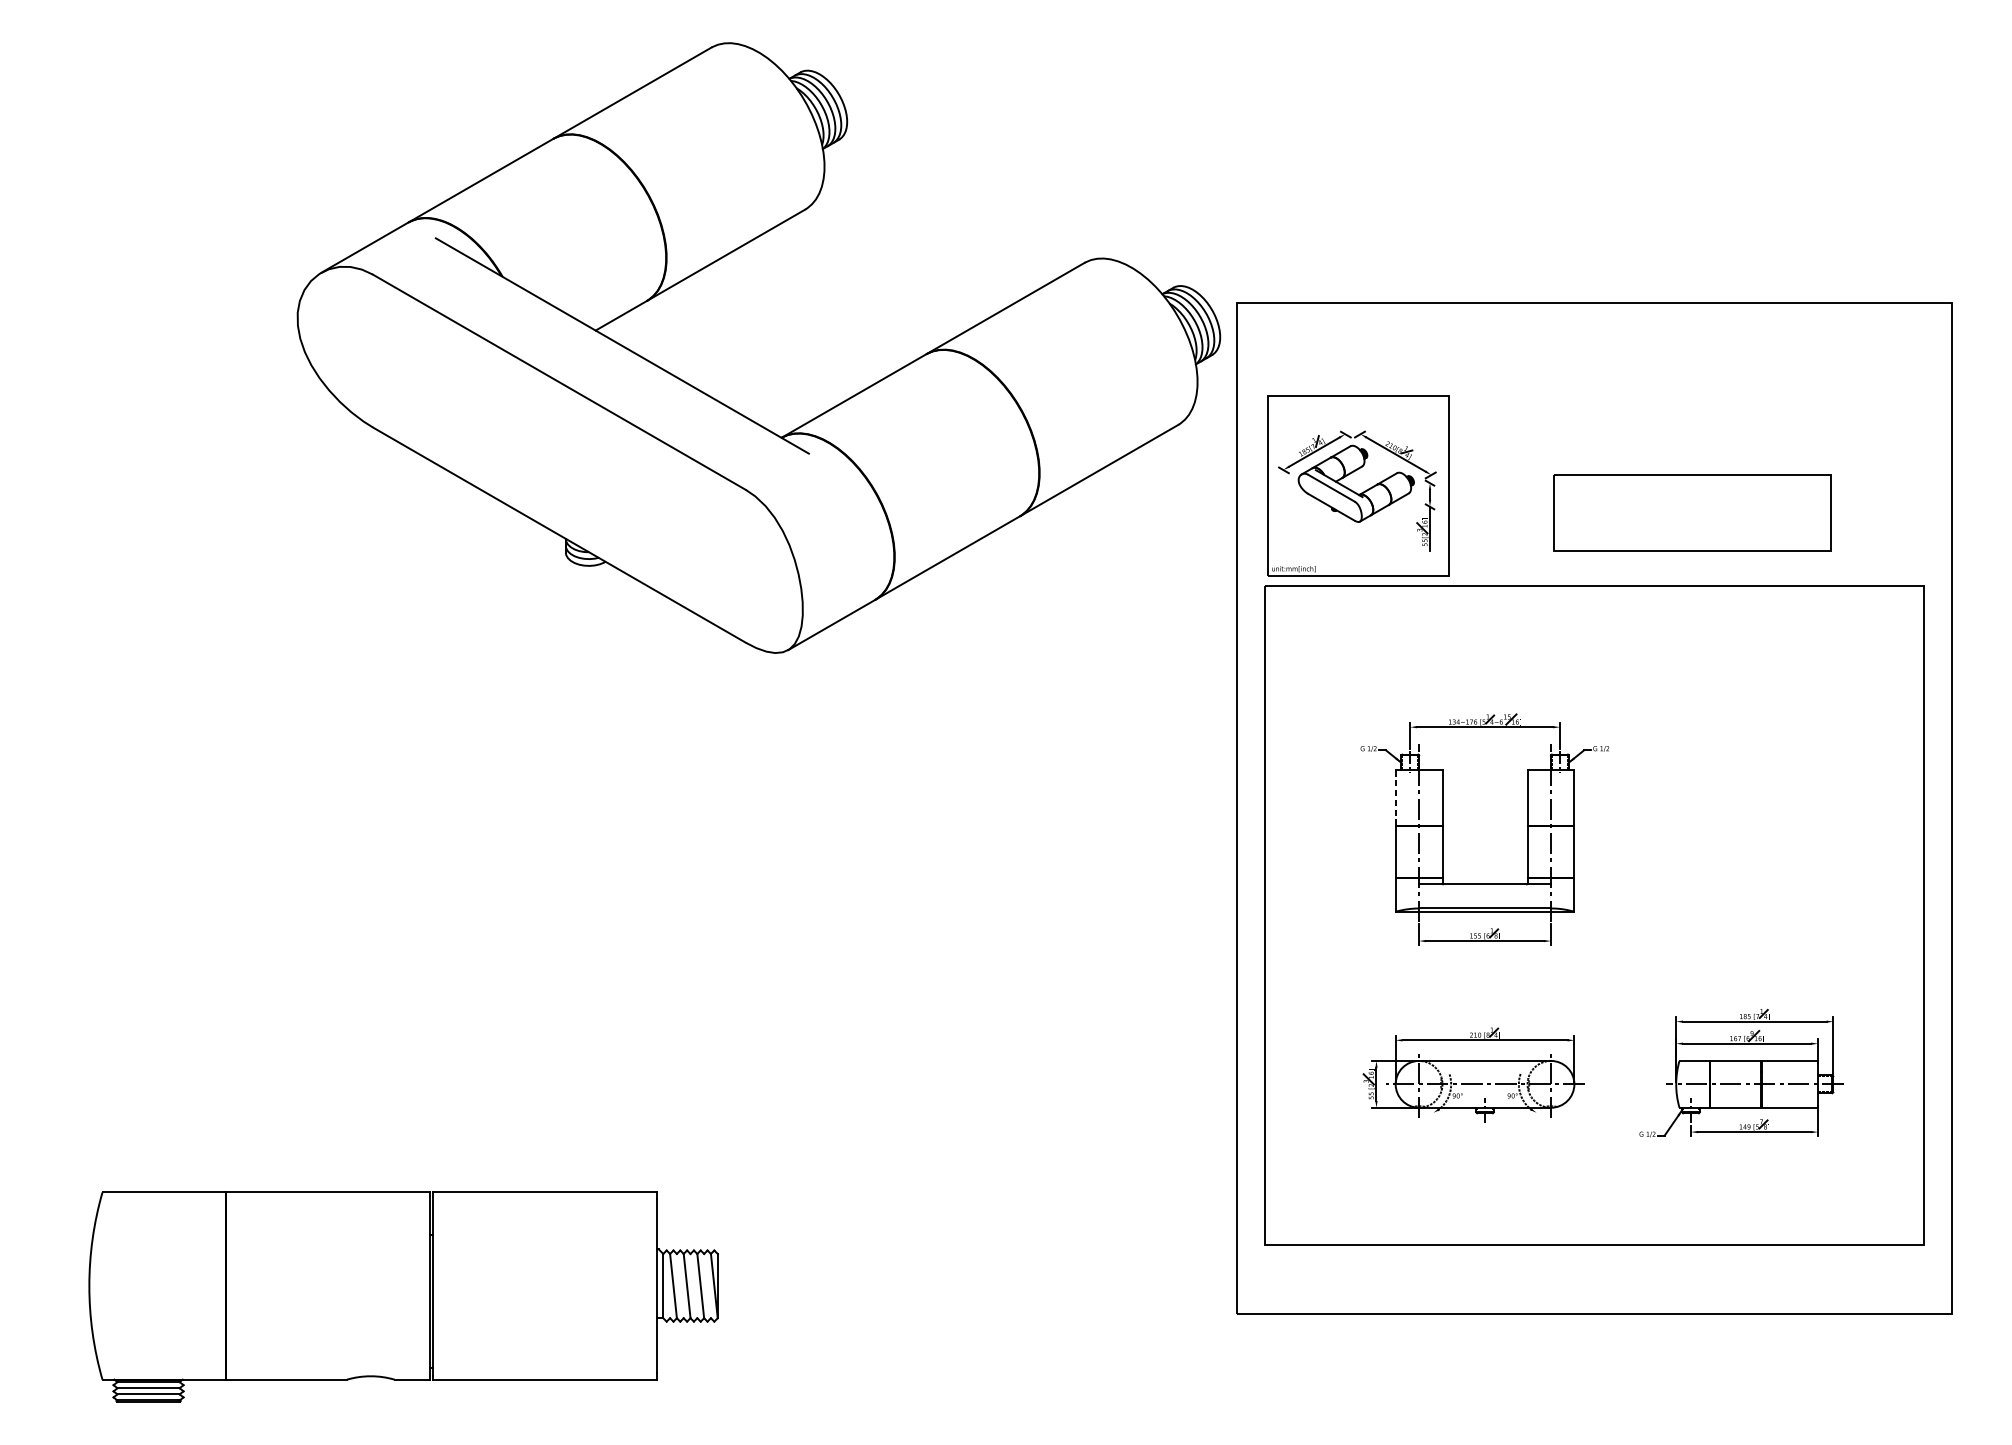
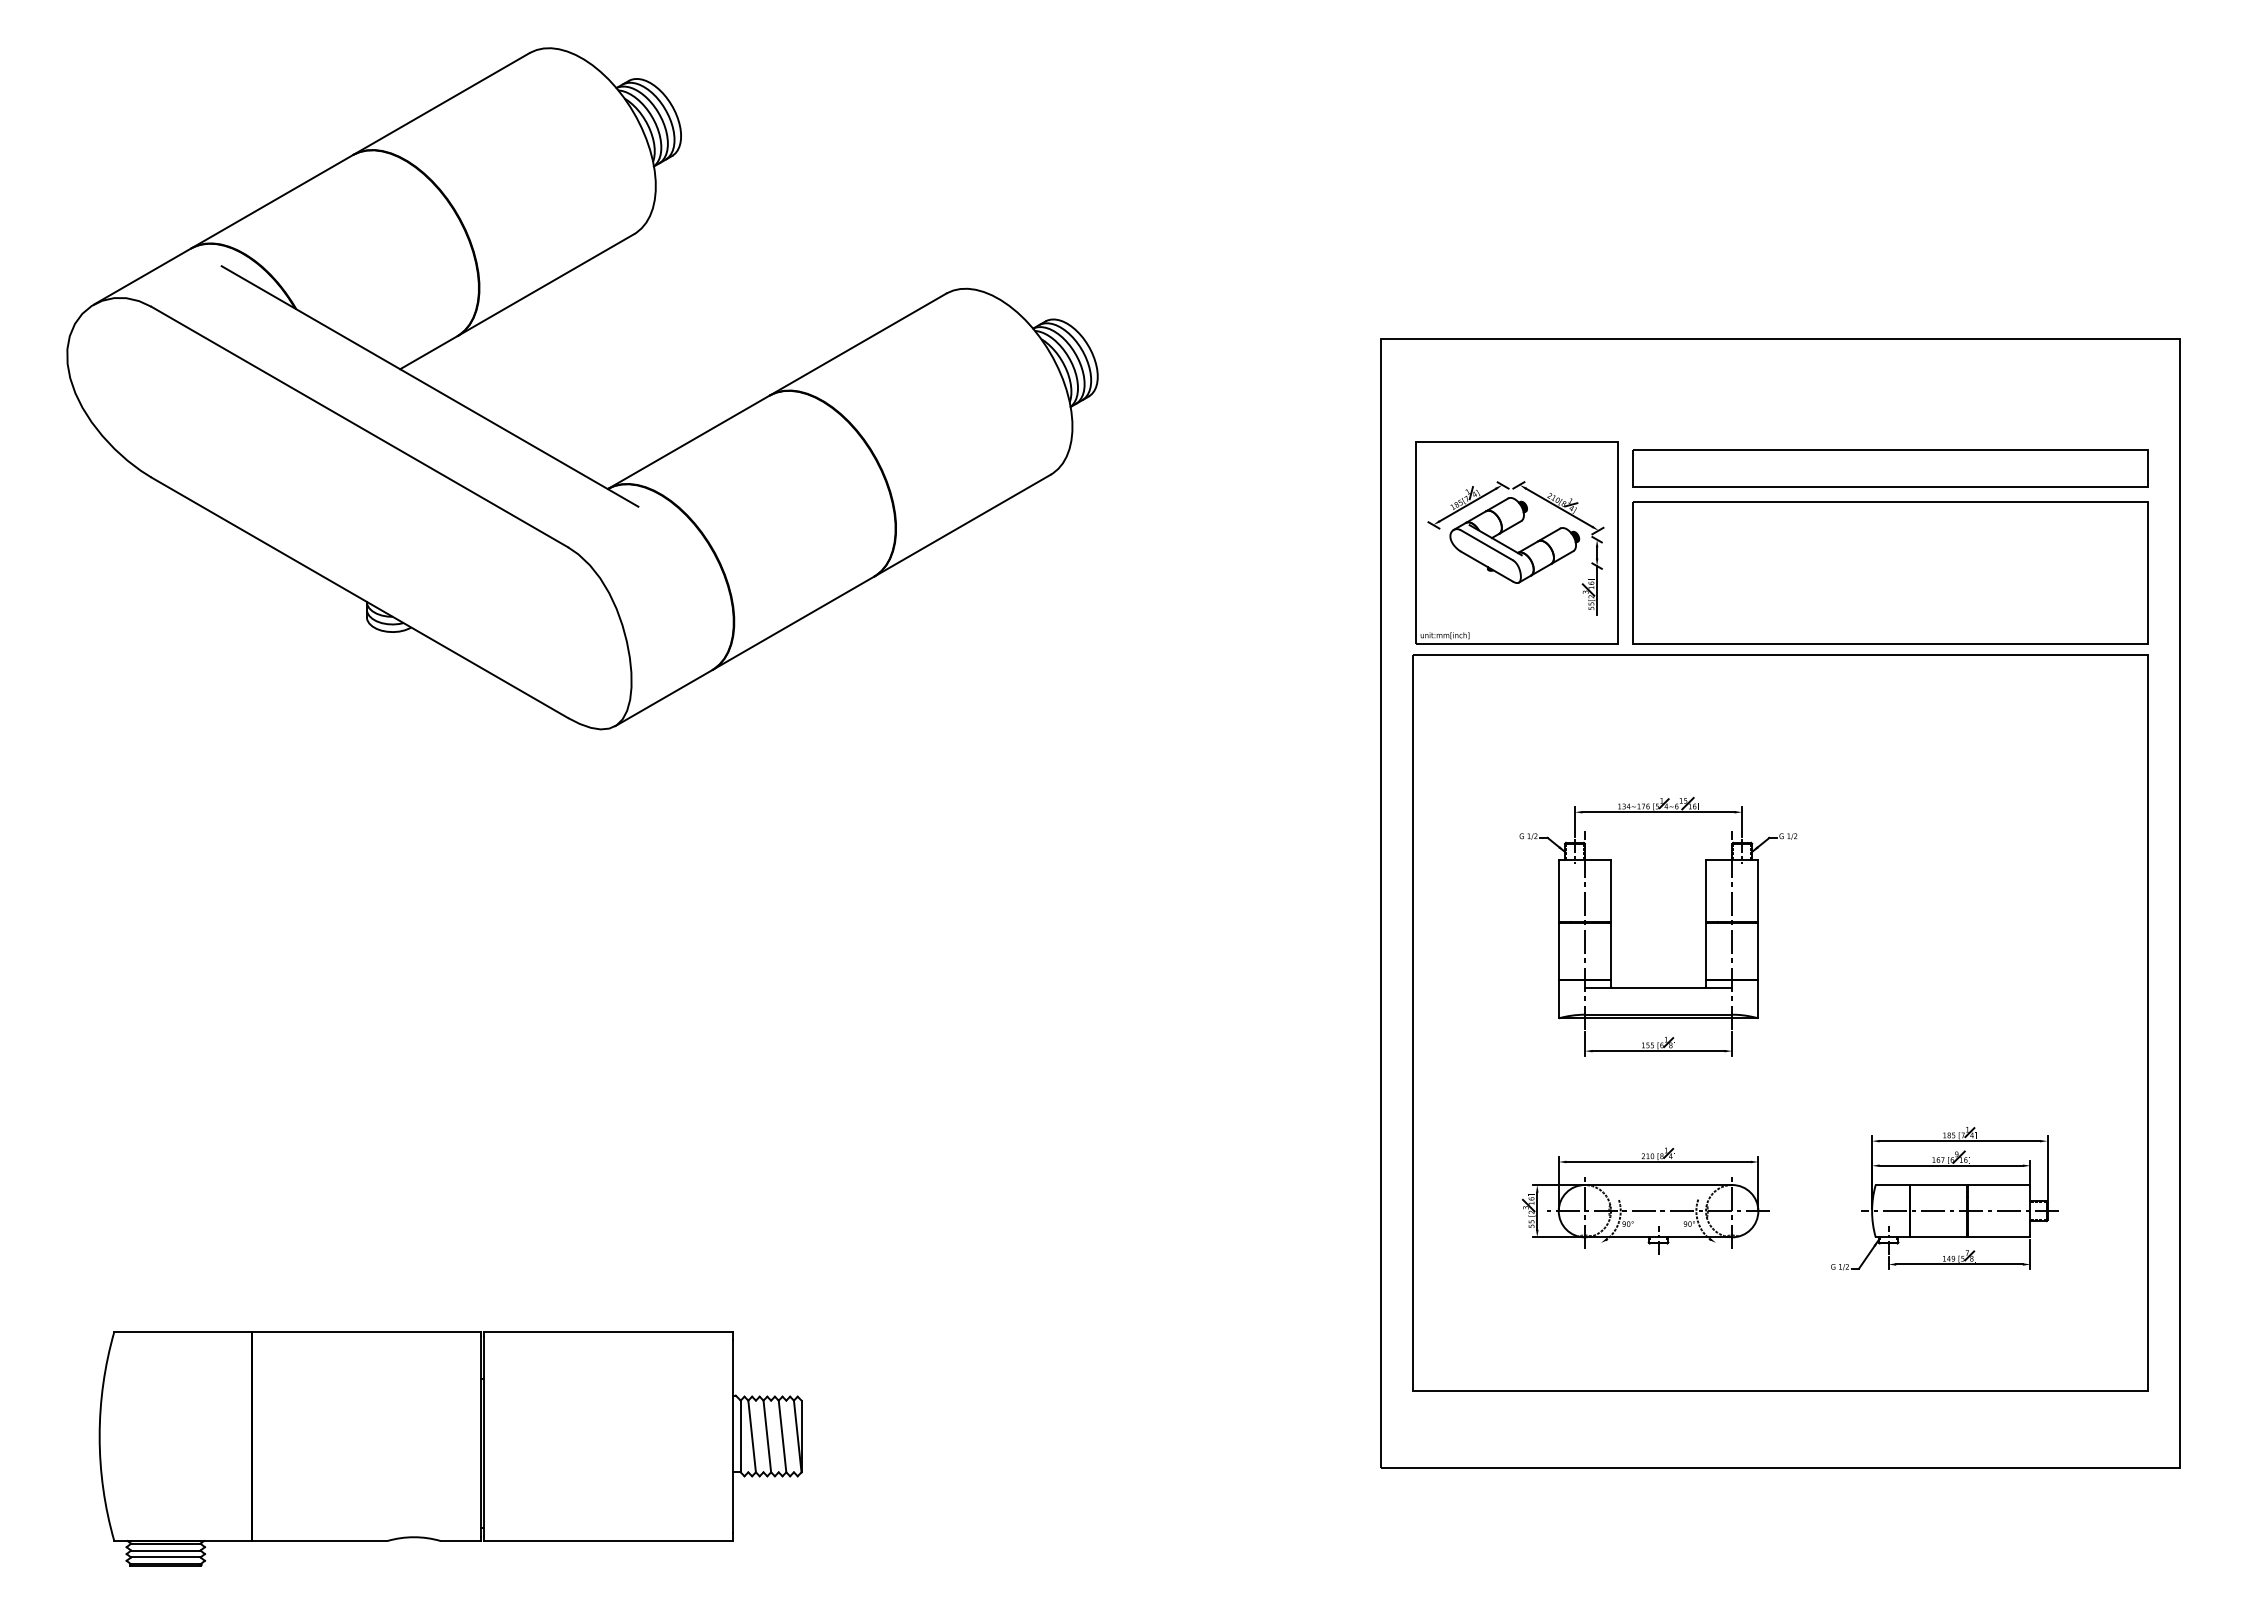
part: (723, 403) -> (543, 450), moved
part: (1692, 419) -> (1890, 468), added
part: (1692, 512) -> (1890, 572), size x1.67
line: (1395, 797) -> (1558, 890), dashed -> solid

